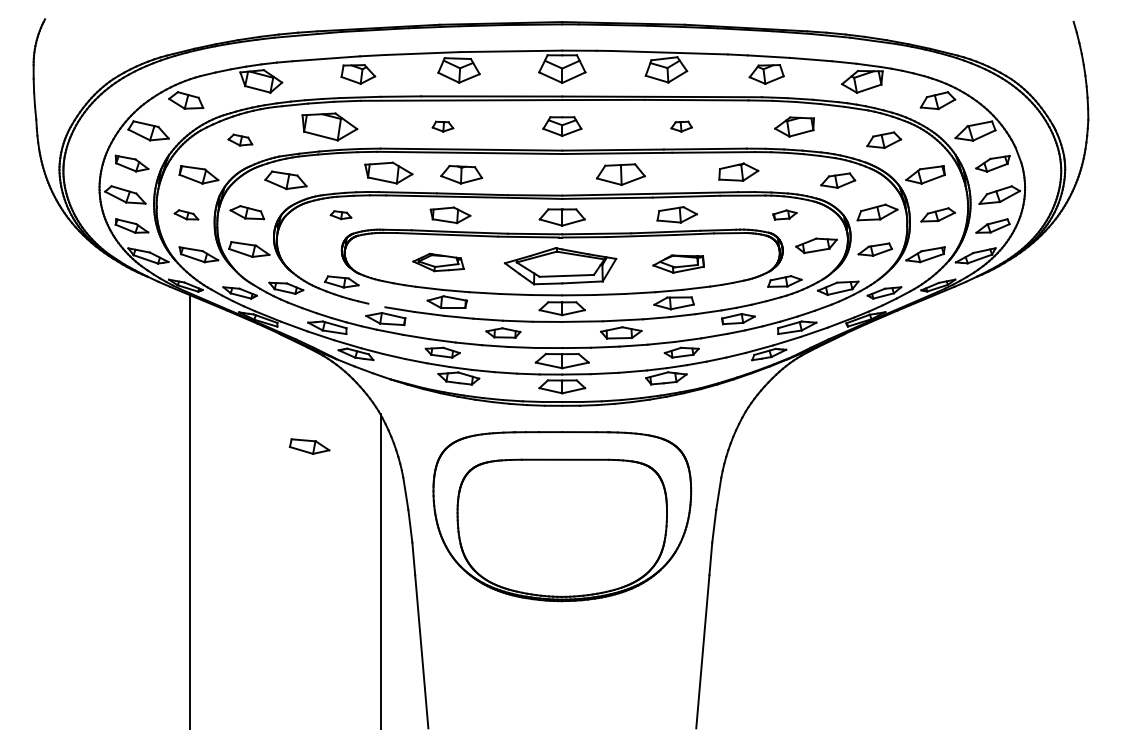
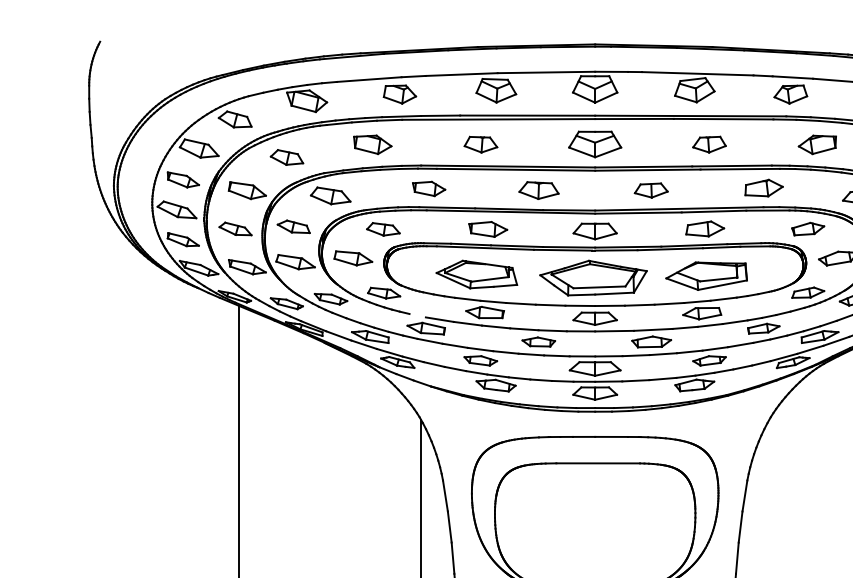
part: (329, 126) -> (372, 144), size x0.71
part: (442, 126) -> (480, 144), size x1.67
part: (562, 126) -> (595, 144), size x1.43
part: (681, 126) -> (709, 144), size x1.67
part: (240, 139) -> (287, 156), size x1.43
part: (388, 172) -> (428, 188), size x0.71
part: (461, 174) -> (538, 190), moved
part: (620, 174) -> (650, 190), size x0.71
part: (186, 214) -> (235, 228), size x1.43
part: (340, 214) -> (382, 228), size x1.67
part: (784, 214) -> (807, 228), size x1.43
part: (438, 262) -> (476, 274), size x1.67
part: (678, 263) -> (706, 275), size x1.67
part: (309, 446) -> (353, 258), moved

